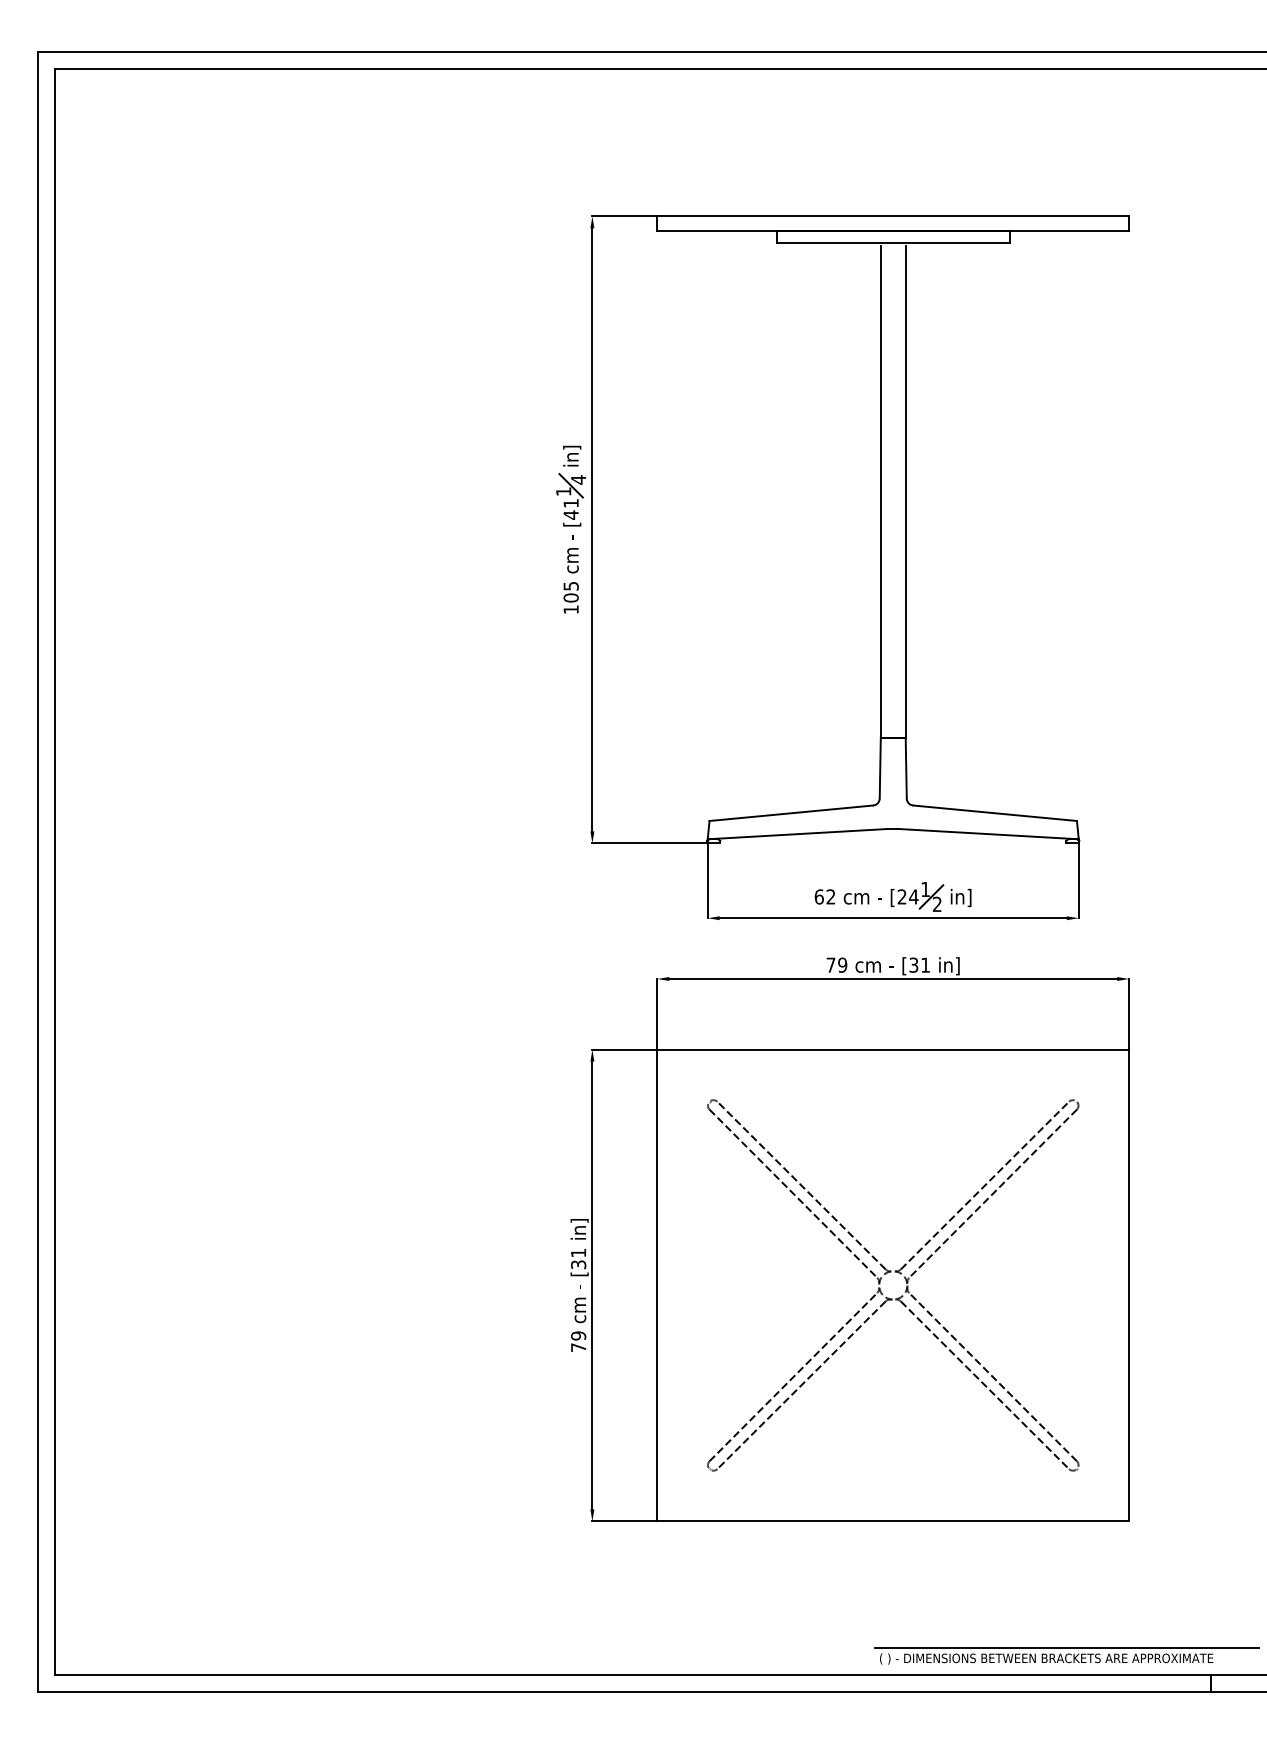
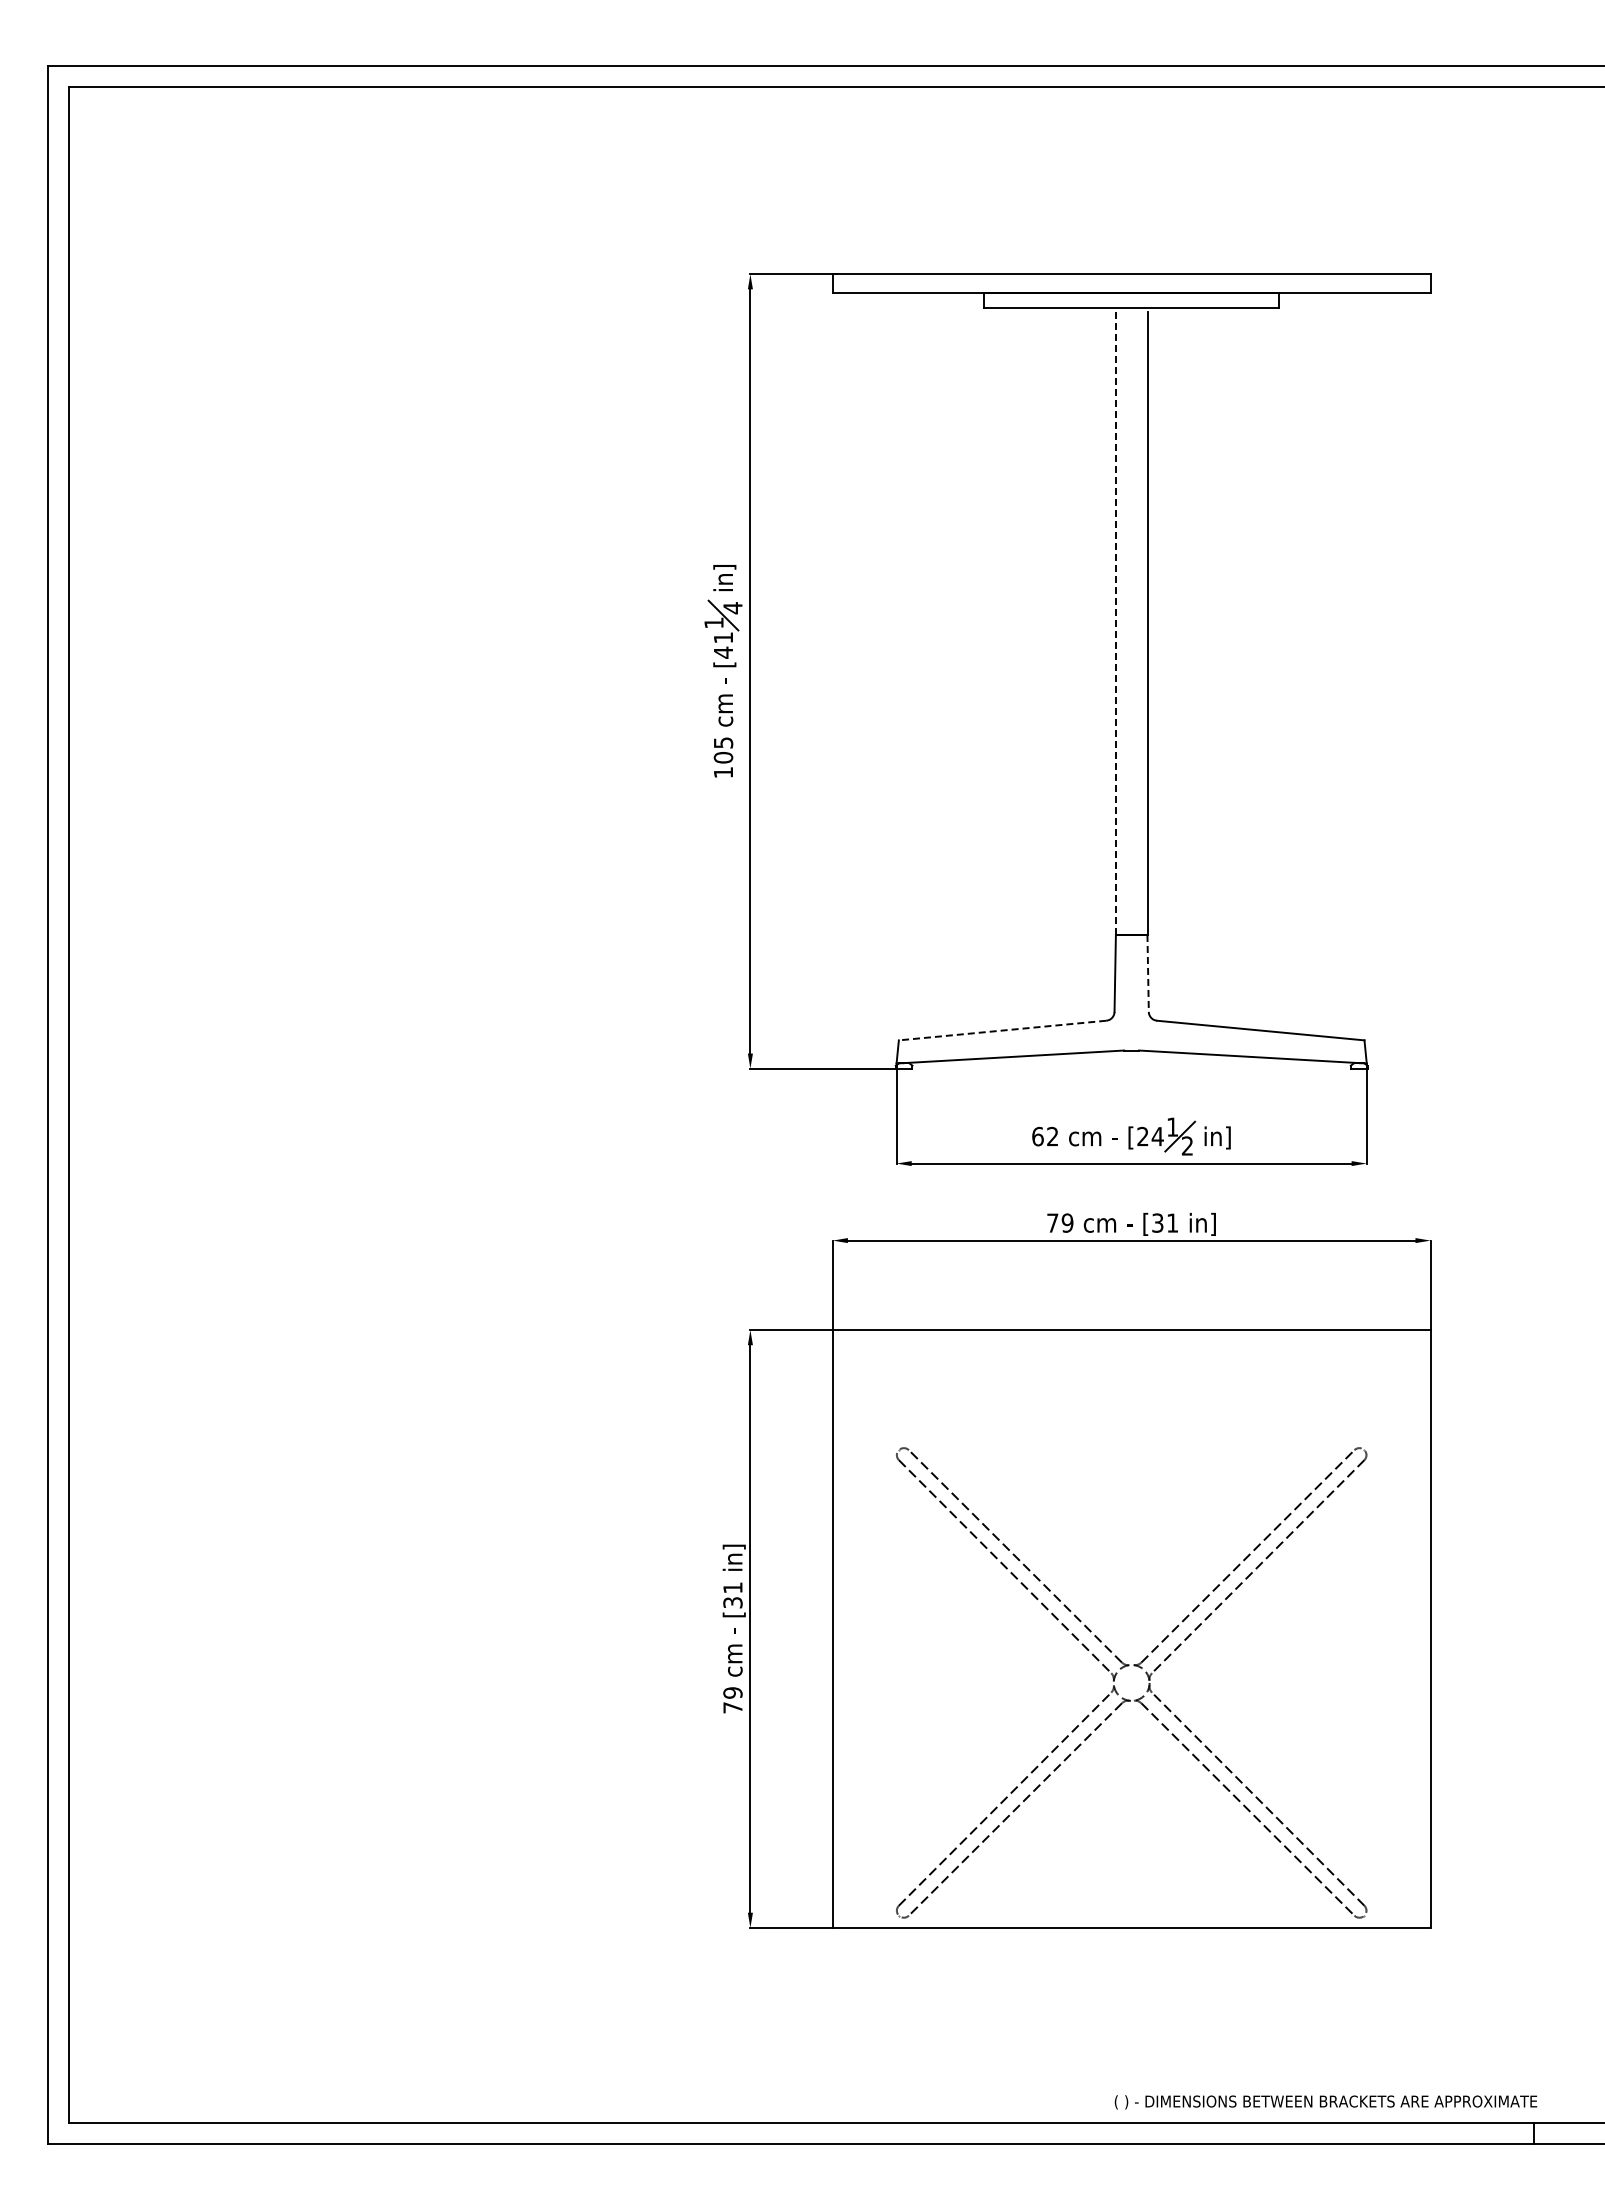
line: (880, 492) -> (1115, 623), solid -> dashed
line: (906, 768) -> (1148, 973), solid -> dashed
line: (791, 813) -> (1002, 1030), solid -> dashed
part: (888, 1273) -> (1125, 1667), moved
line: (1066, 1648) -> (1351, 2088), removed

